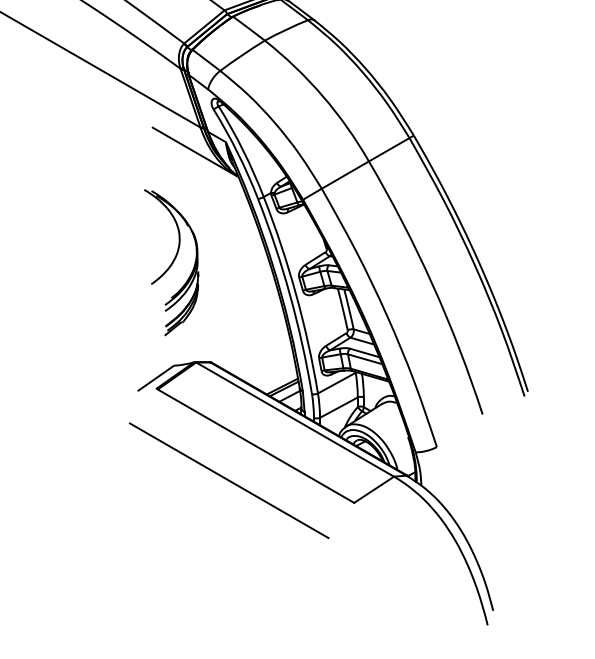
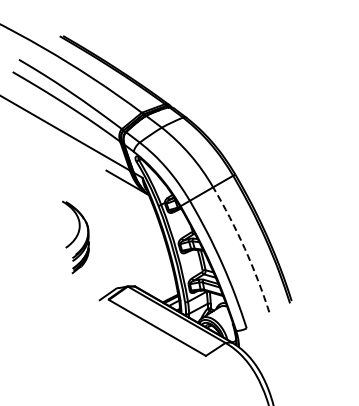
part: (171, 263) -> (75, 237), moved
arc: (432, 285) -> (244, 248), solid -> dashed
line: (229, 479) -> (144, 344), removed

